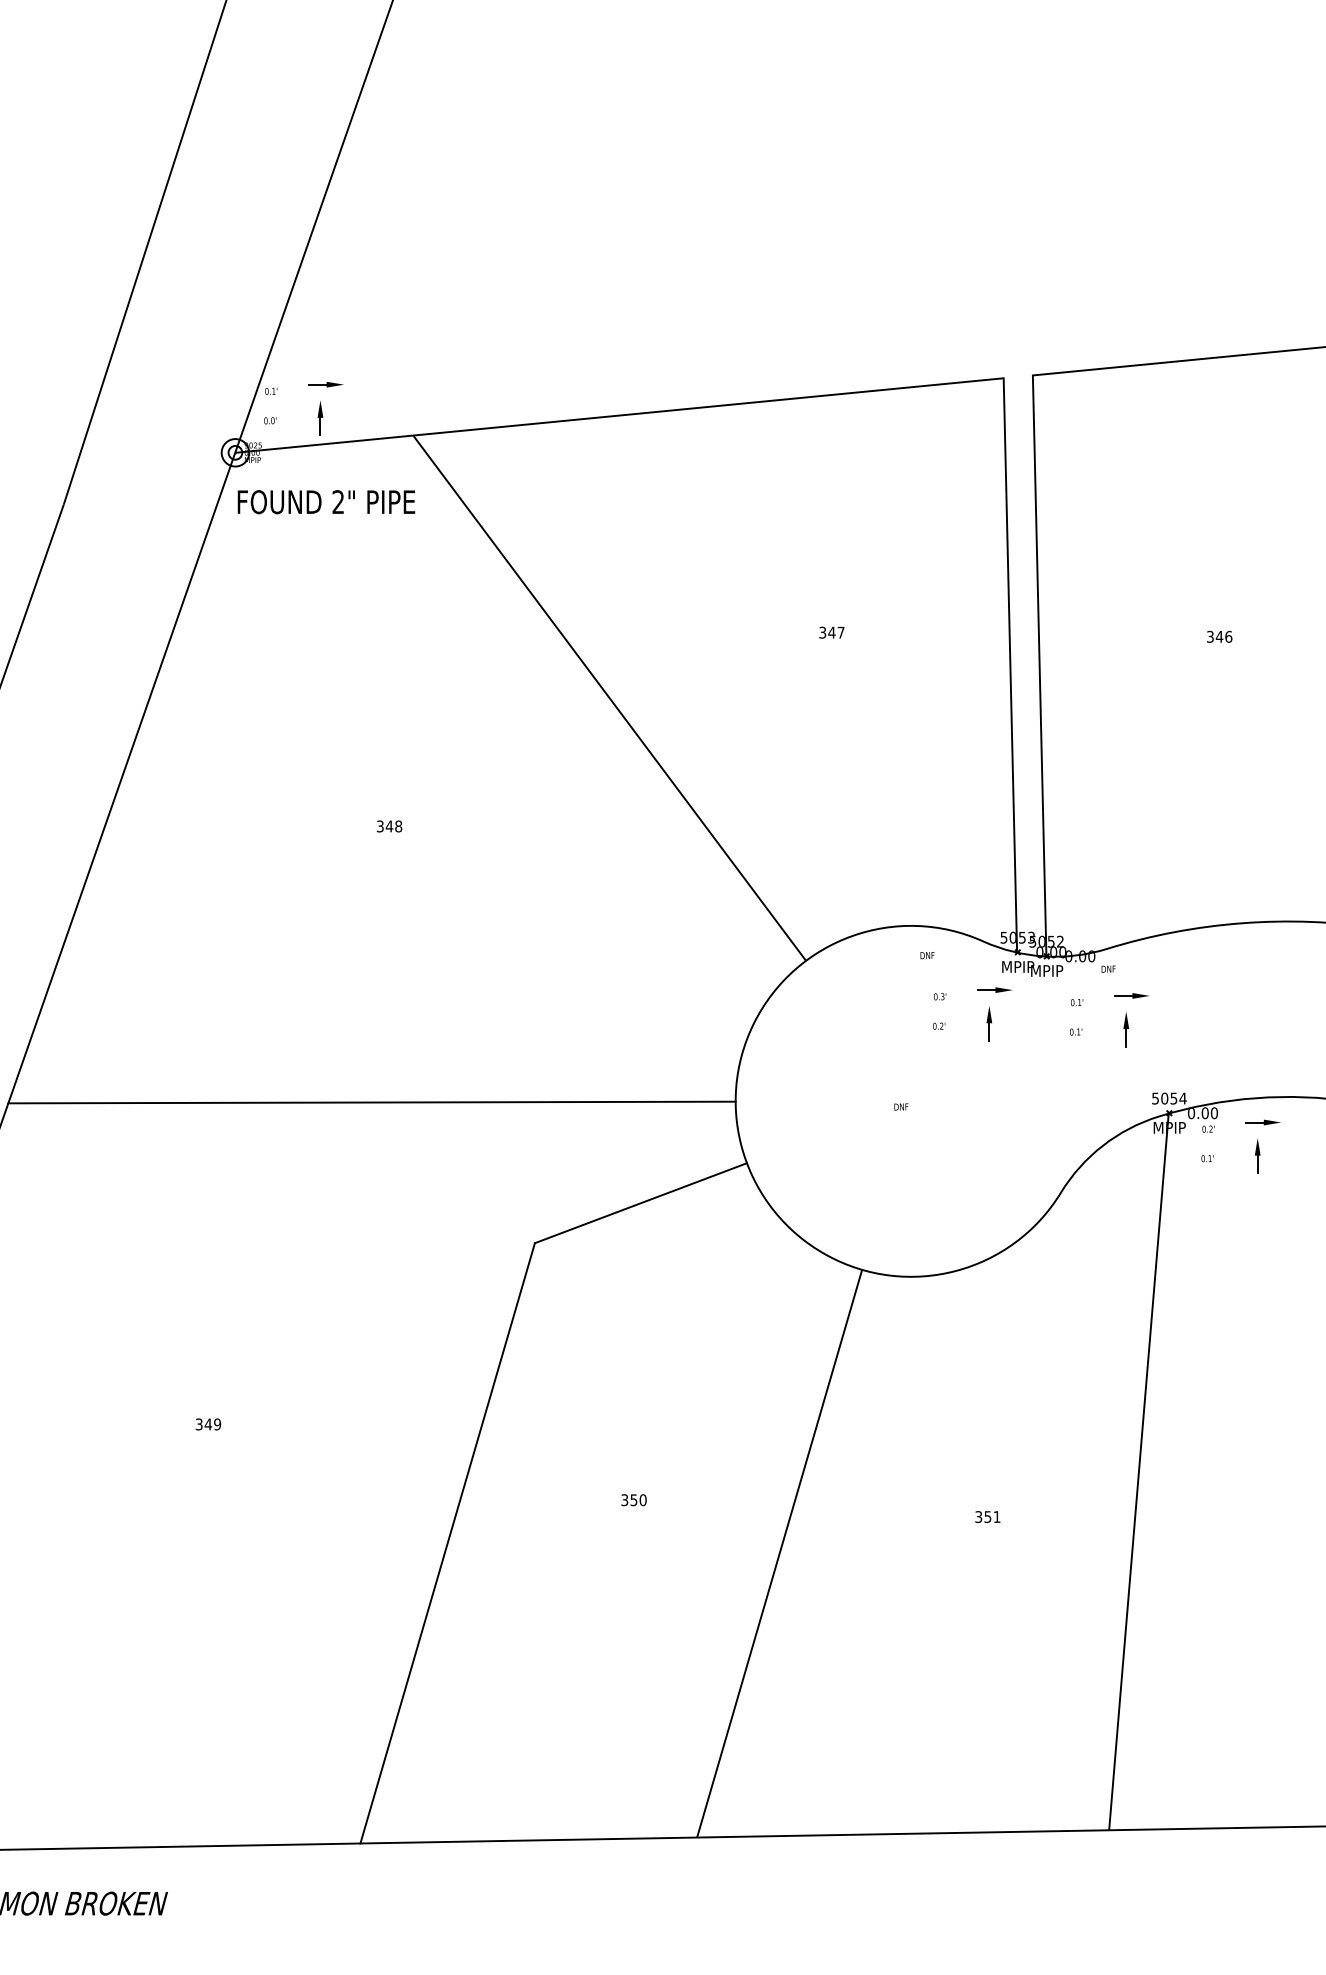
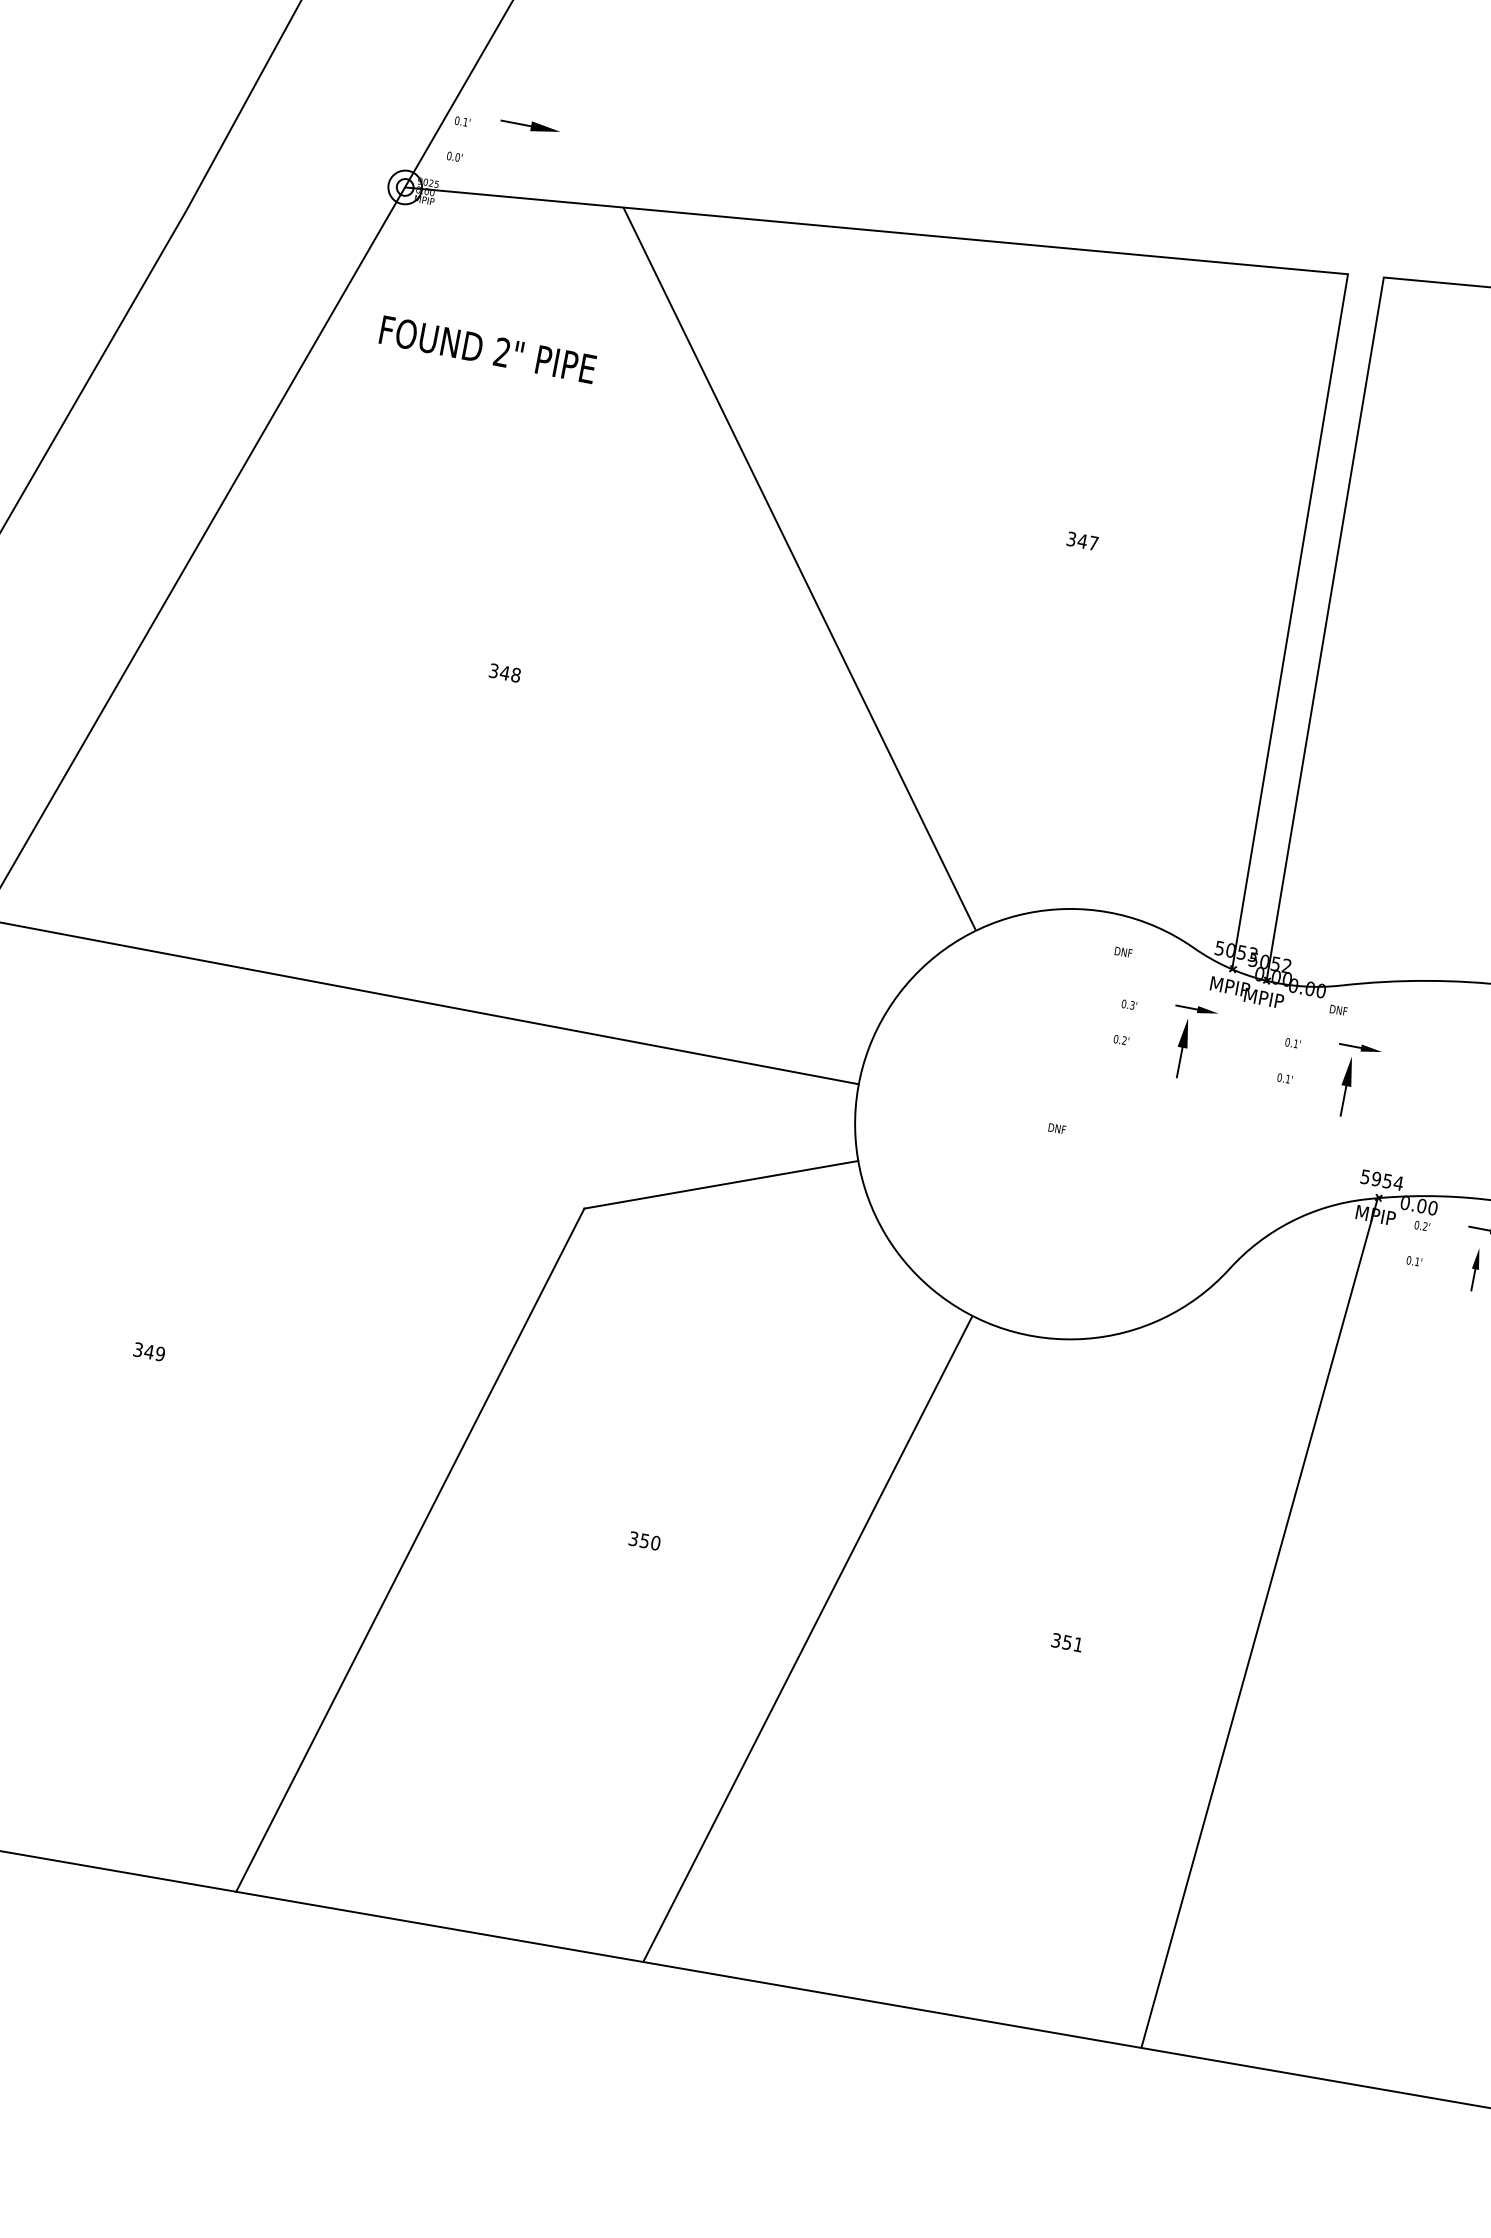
part: (325, 384) -> (529, 125), size x1.4
part: (320, 418) -> (515, 165), removed
text: (326, 502) -> (487, 350), moved
part: (989, 1023) -> (1182, 1048), size x1.4
part: (1125, 1029) -> (1345, 1086), size x1.4
text: (1164, 1098) -> (1376, 1178), 5054 -> 5954

